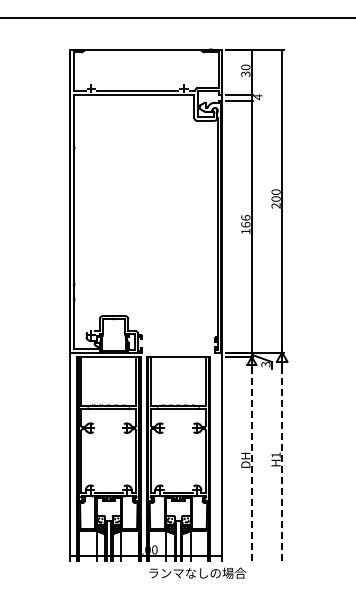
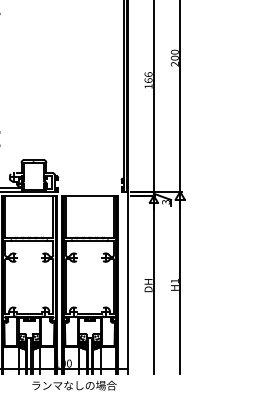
line: (282, 461) -> (180, 286), dashed -> solid
line: (251, 463) -> (153, 288), dashed -> solid
text: (197, 572) -> (74, 384), moved

